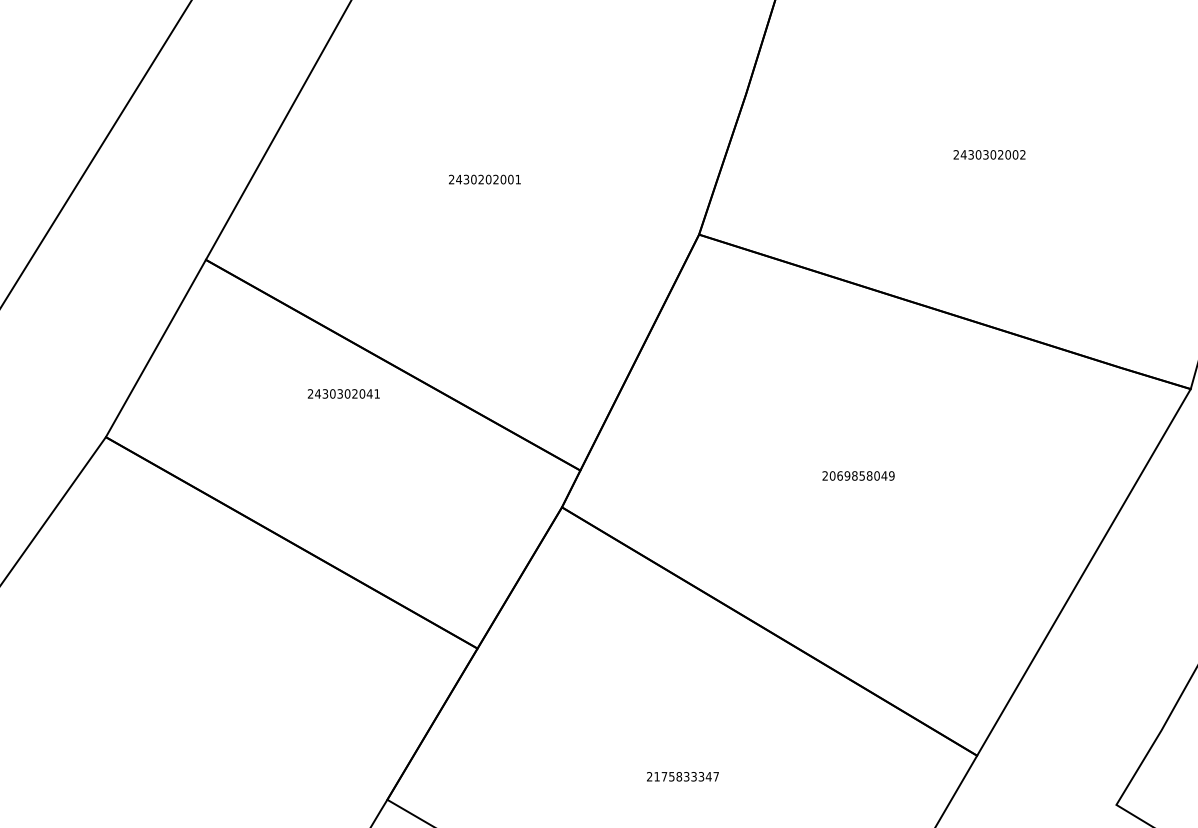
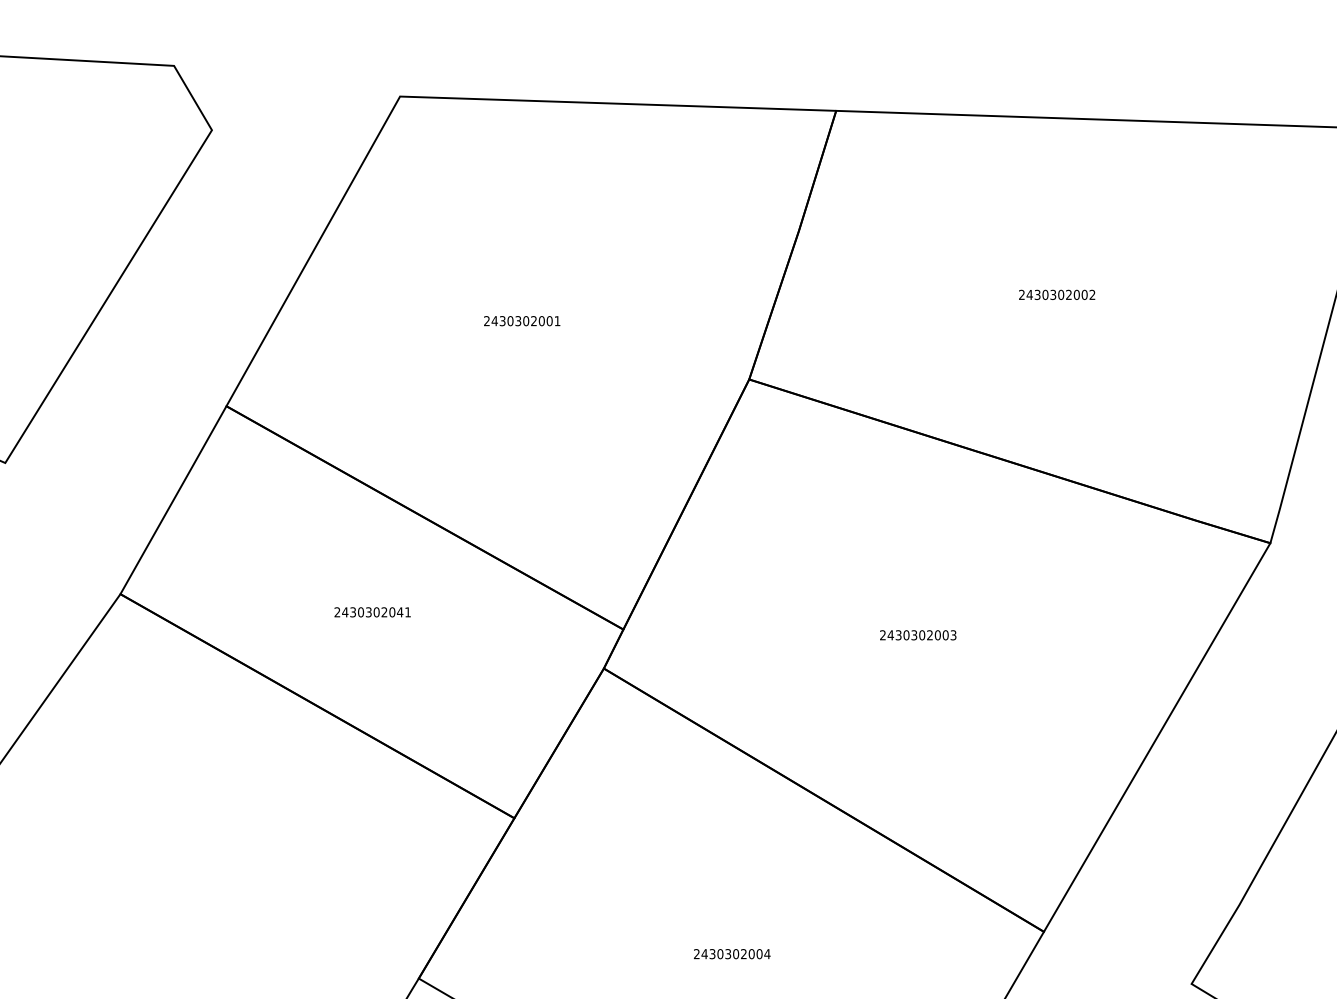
text: (481, 179) -> (518, 321), 2430202001 -> 2430302001
text: (343, 394) -> (372, 612), moved
text: (861, 476) -> (921, 635), 2069858049 -> 2430302003
text: (686, 777) -> (735, 954), 2175833347 -> 2430302004

